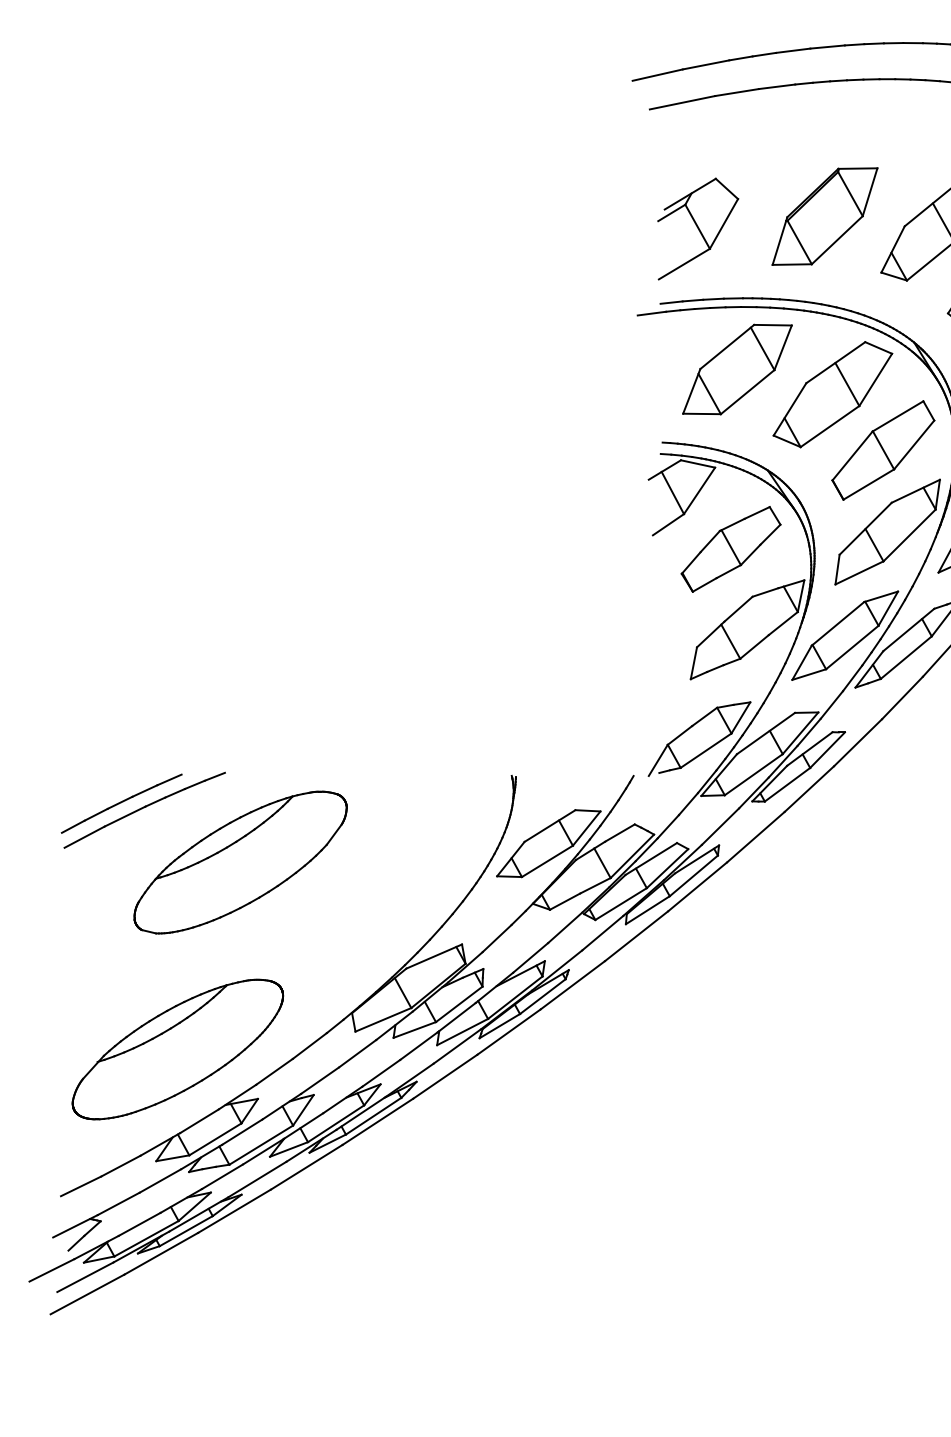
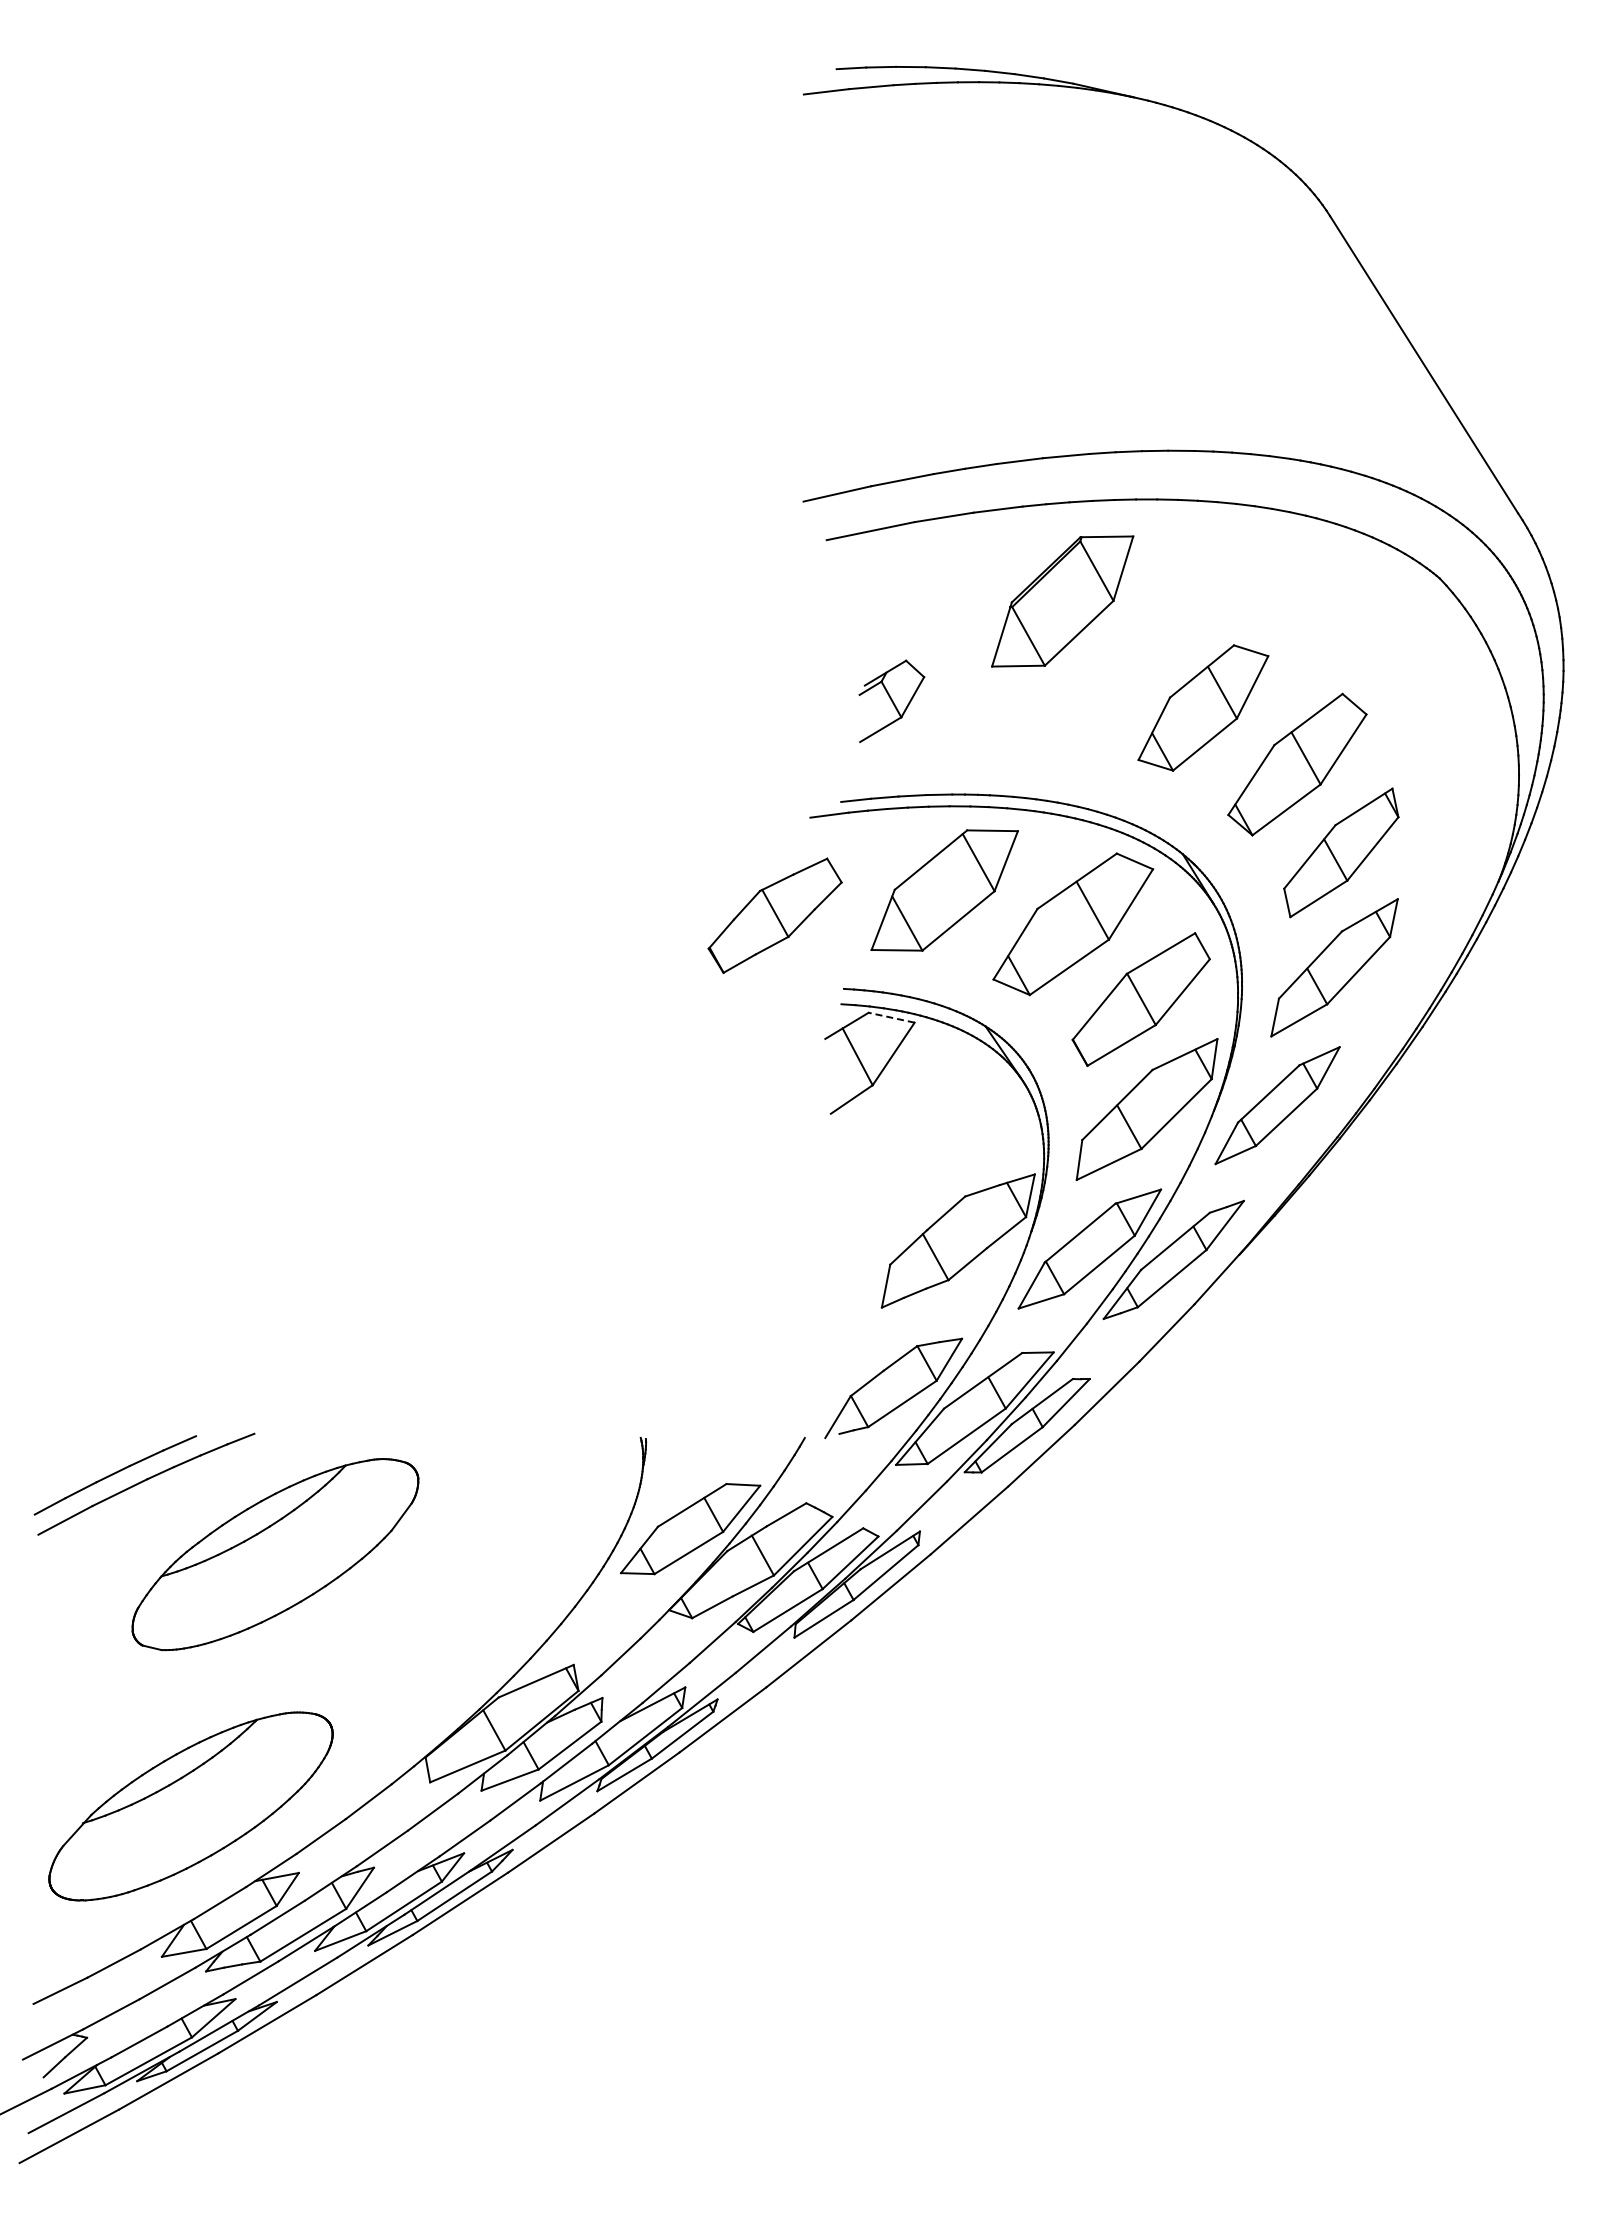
part: (824, 216) -> (1062, 601), moved
part: (697, 229) -> (891, 701), size x0.6
line: (697, 463) -> (891, 1017), solid -> dashed
part: (730, 549) -> (774, 915), moved

